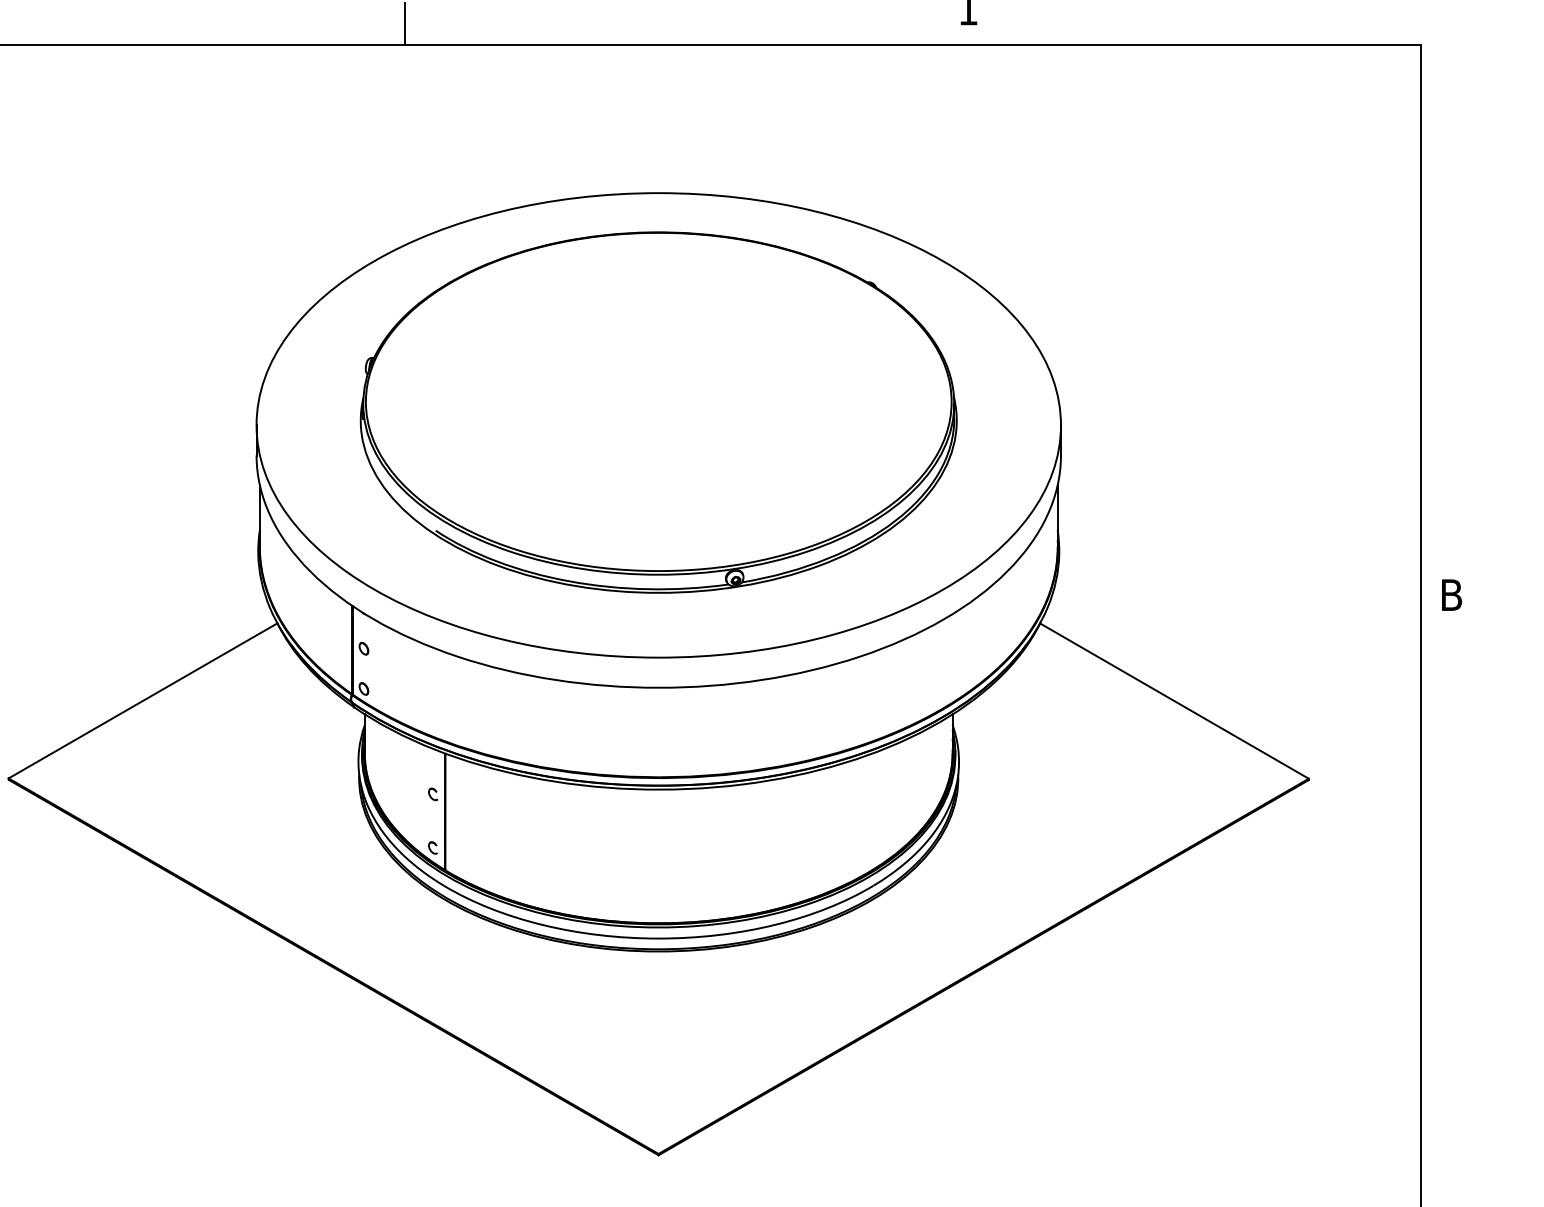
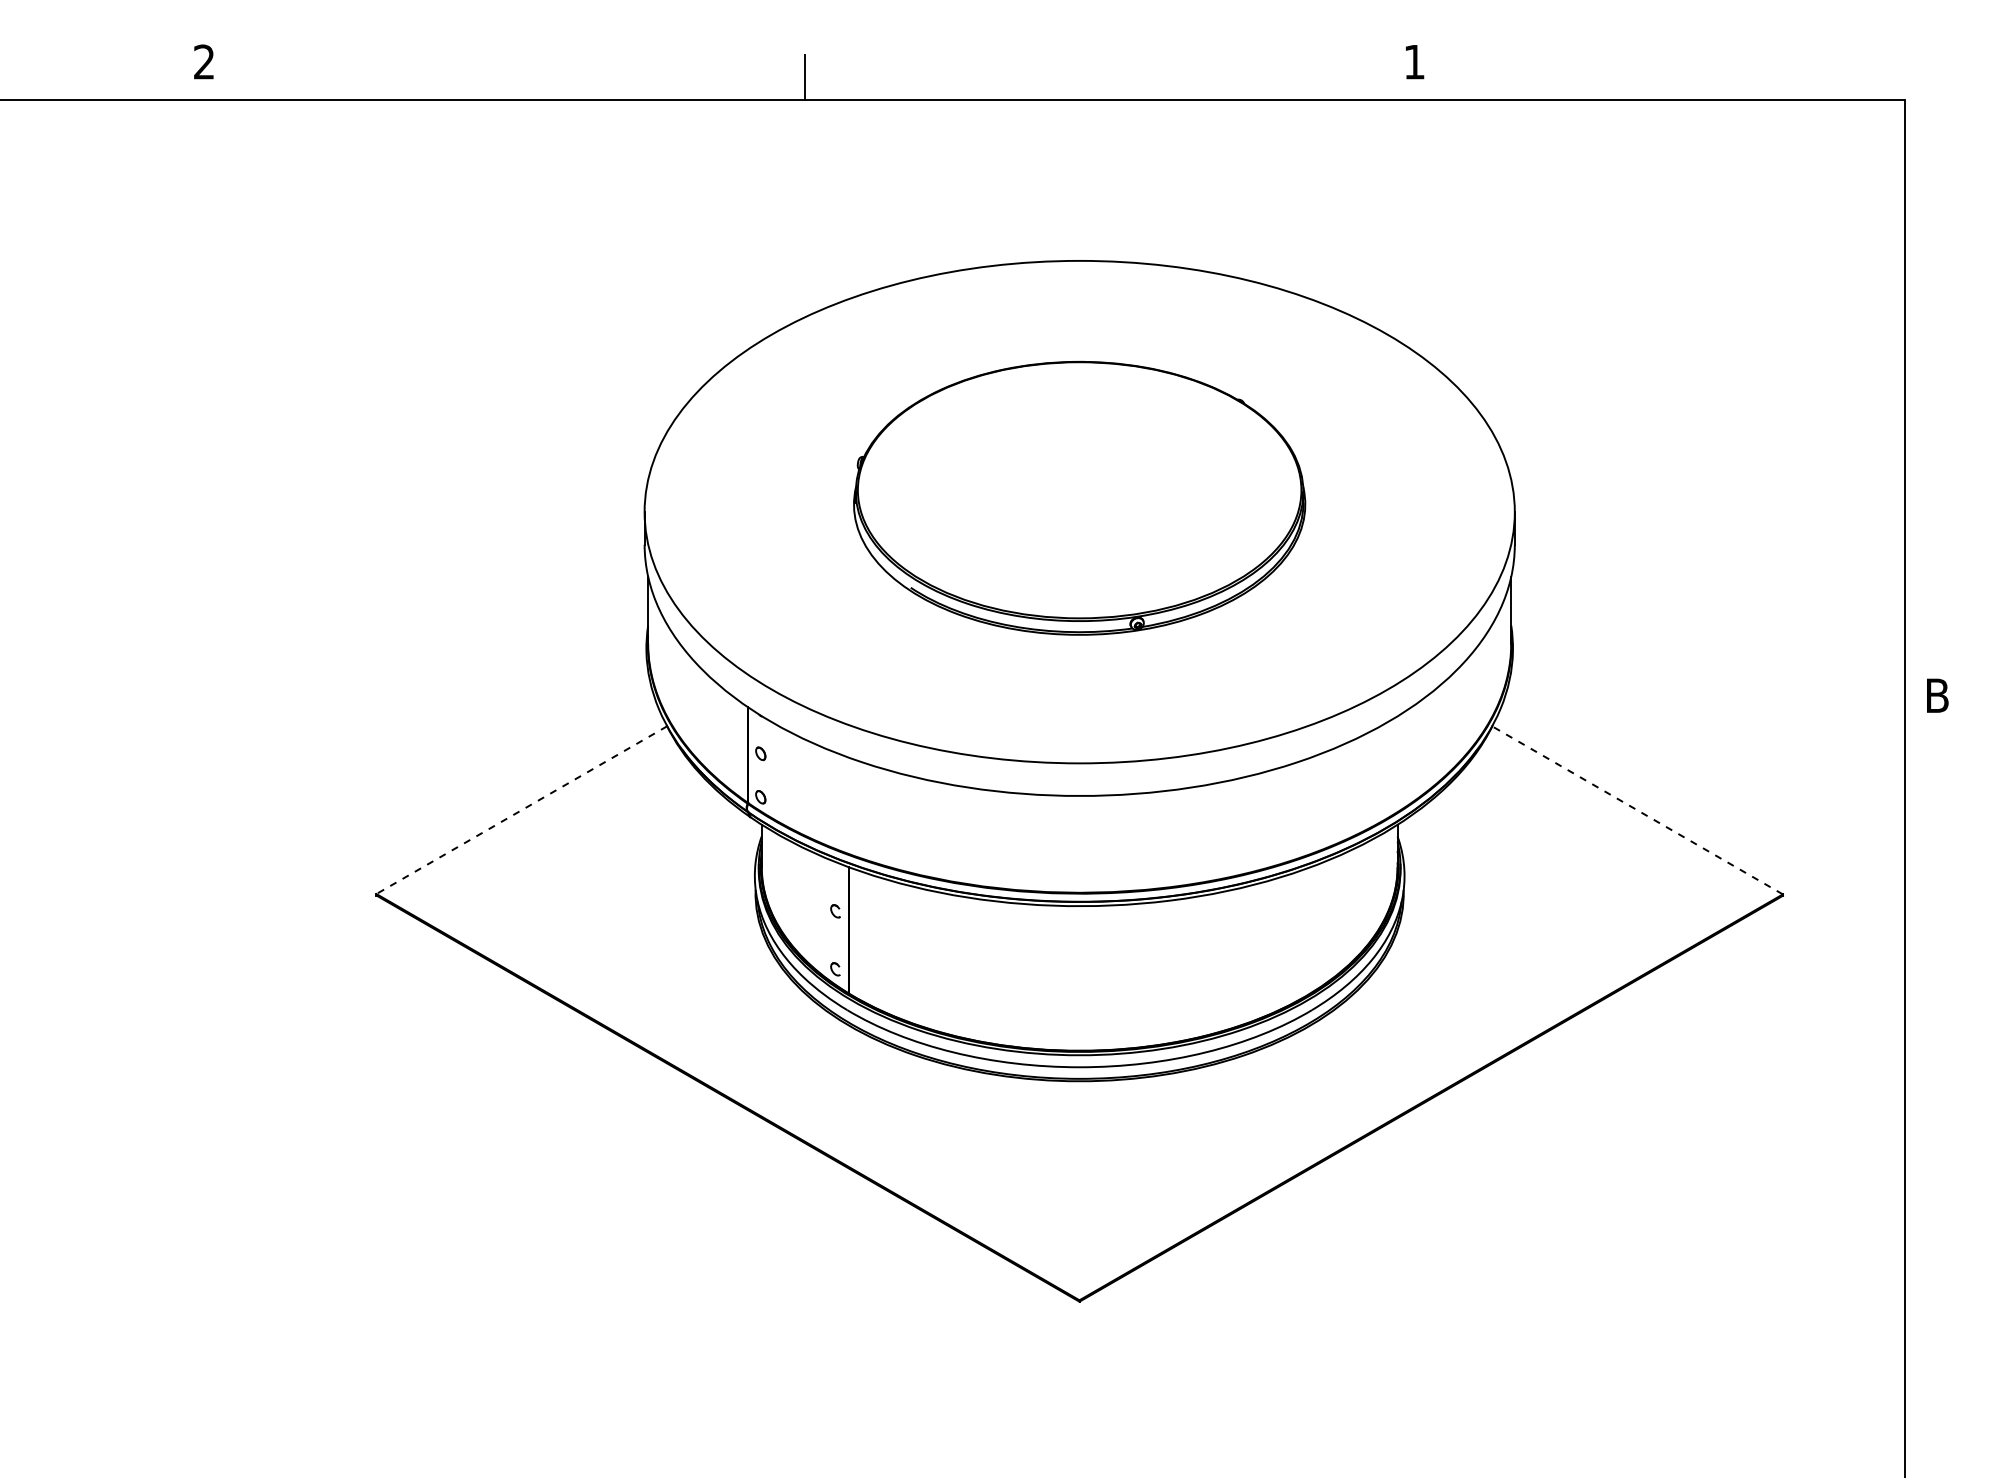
part: (658, 412) -> (1079, 498), size x0.7
line: (142, 701) -> (521, 810), solid -> dashed
line: (1174, 701) -> (1637, 810), solid -> dashed

